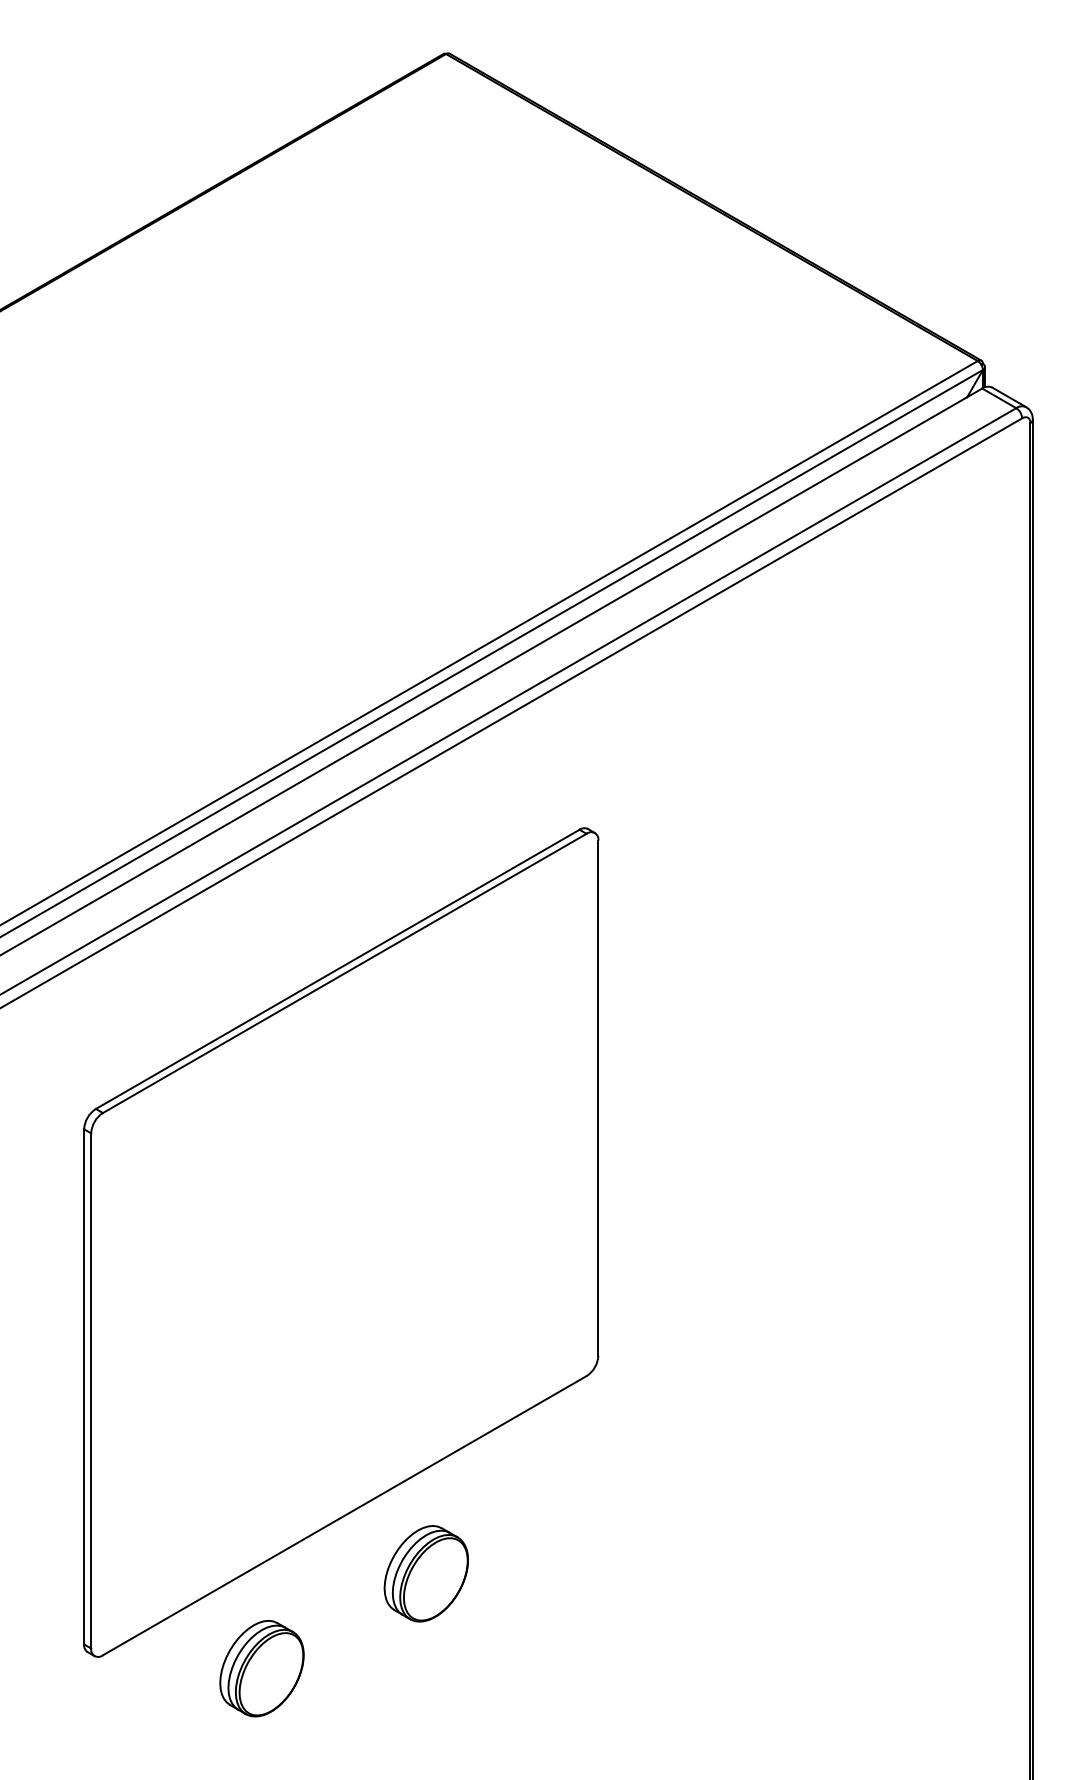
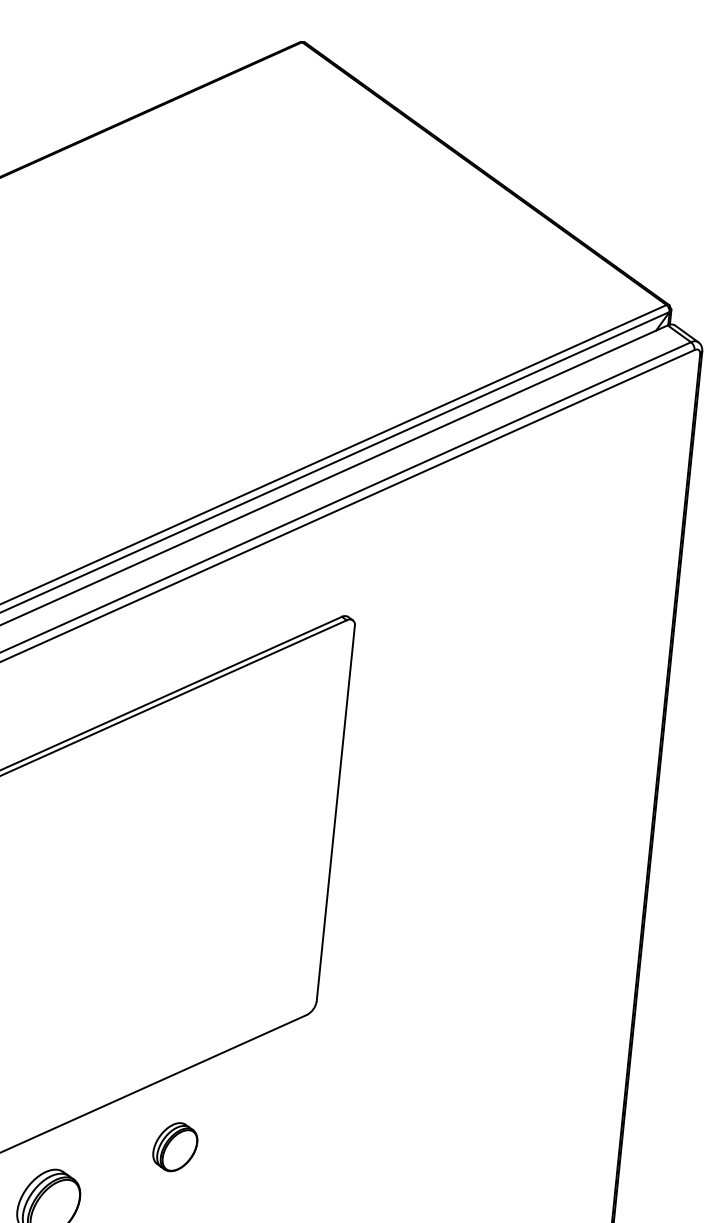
part: (425, 1573) -> (174, 1146), size x0.7

